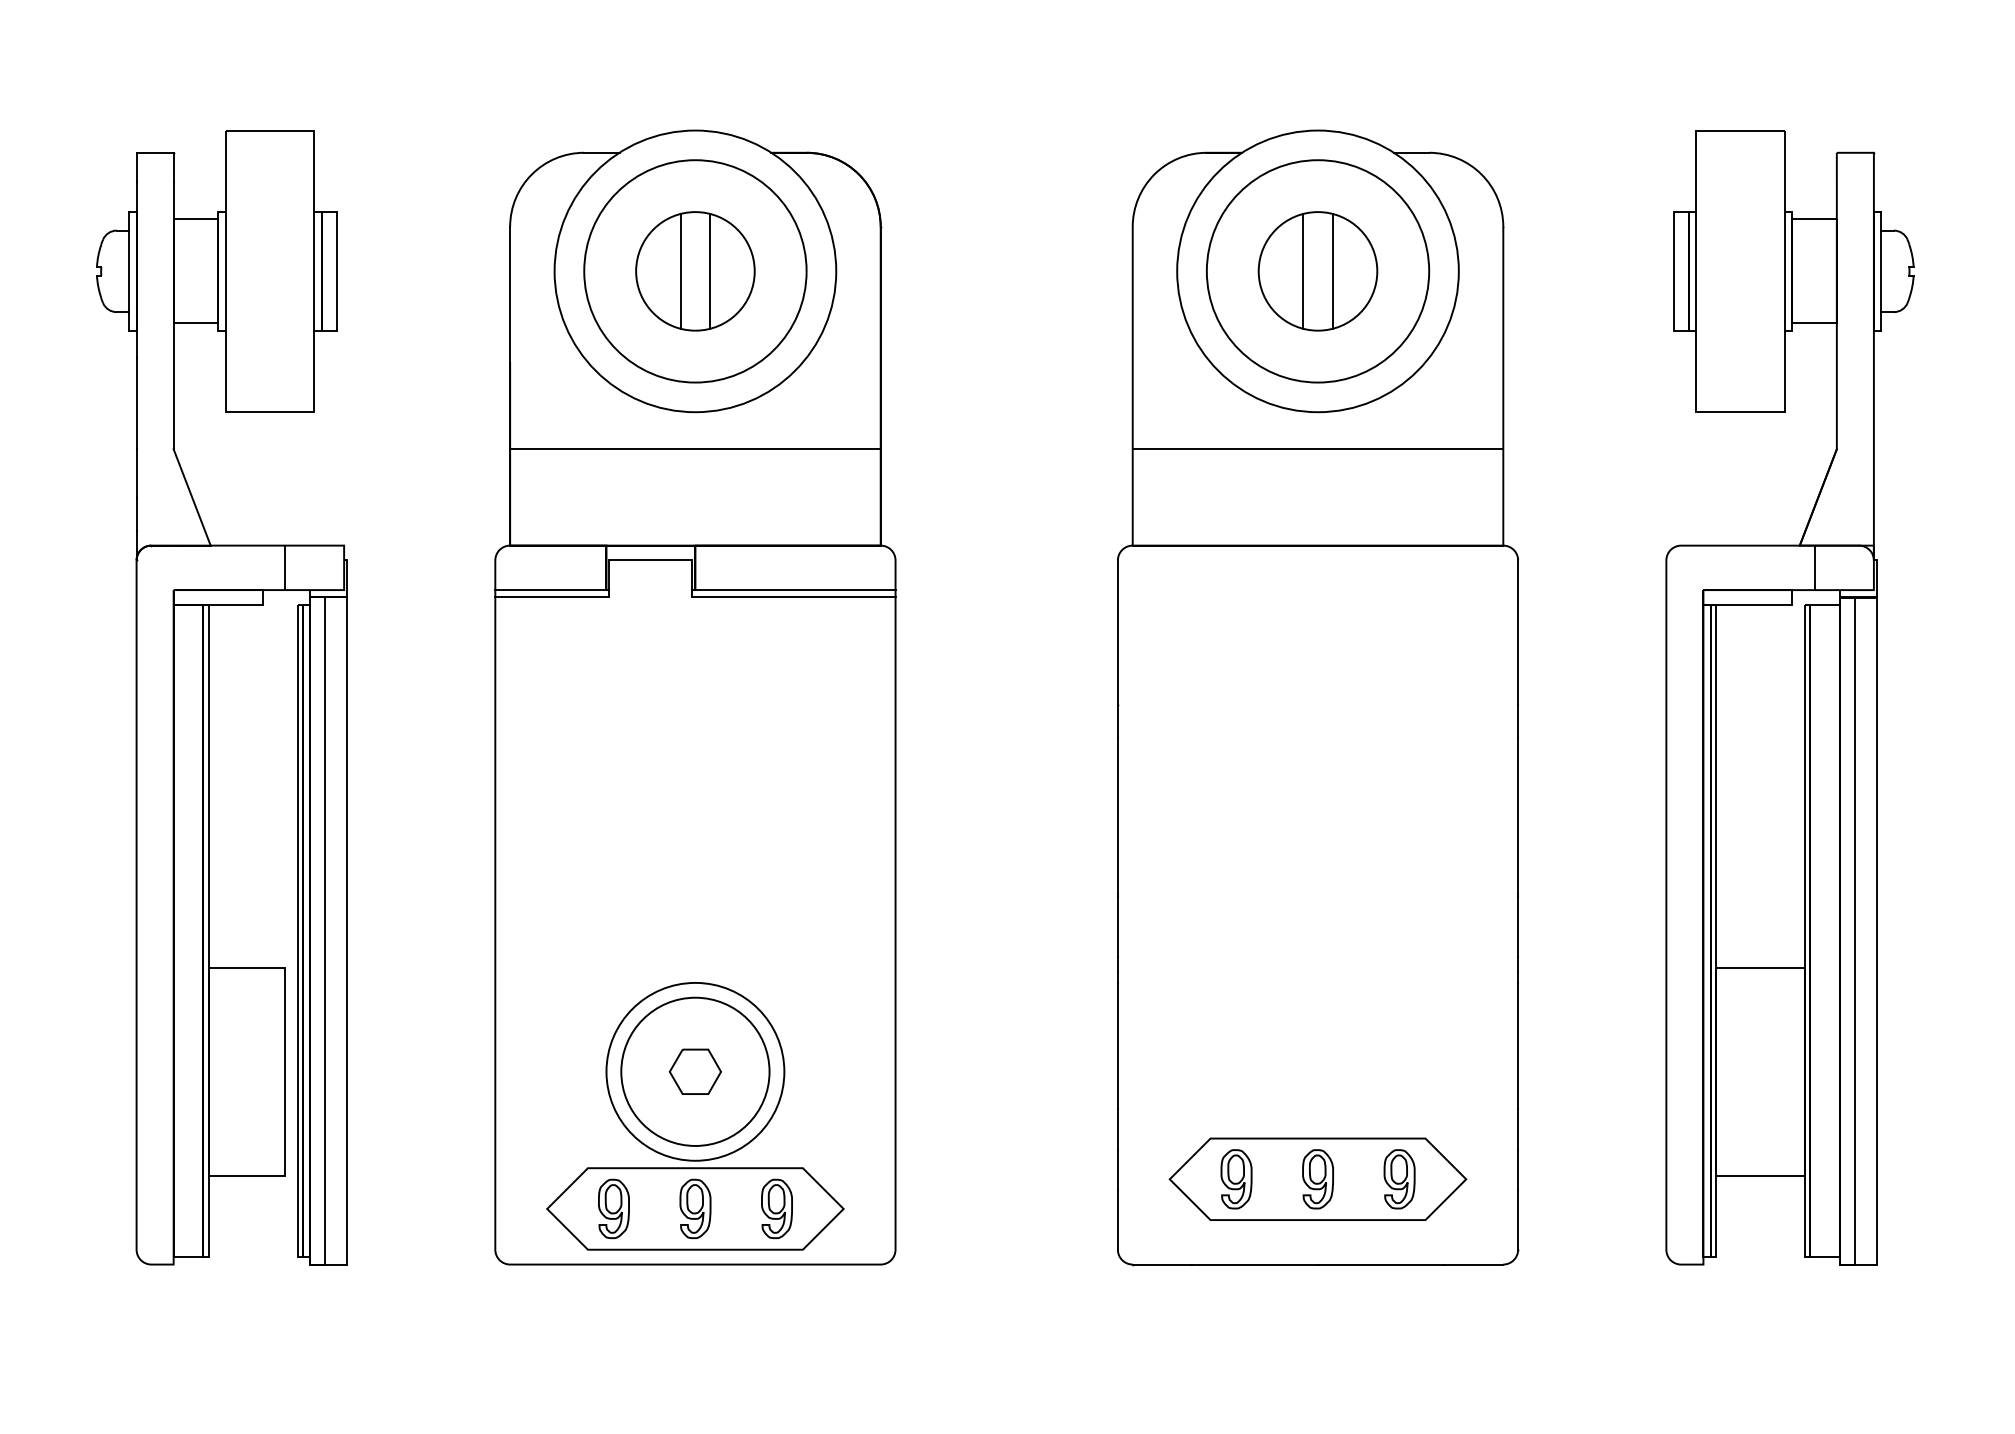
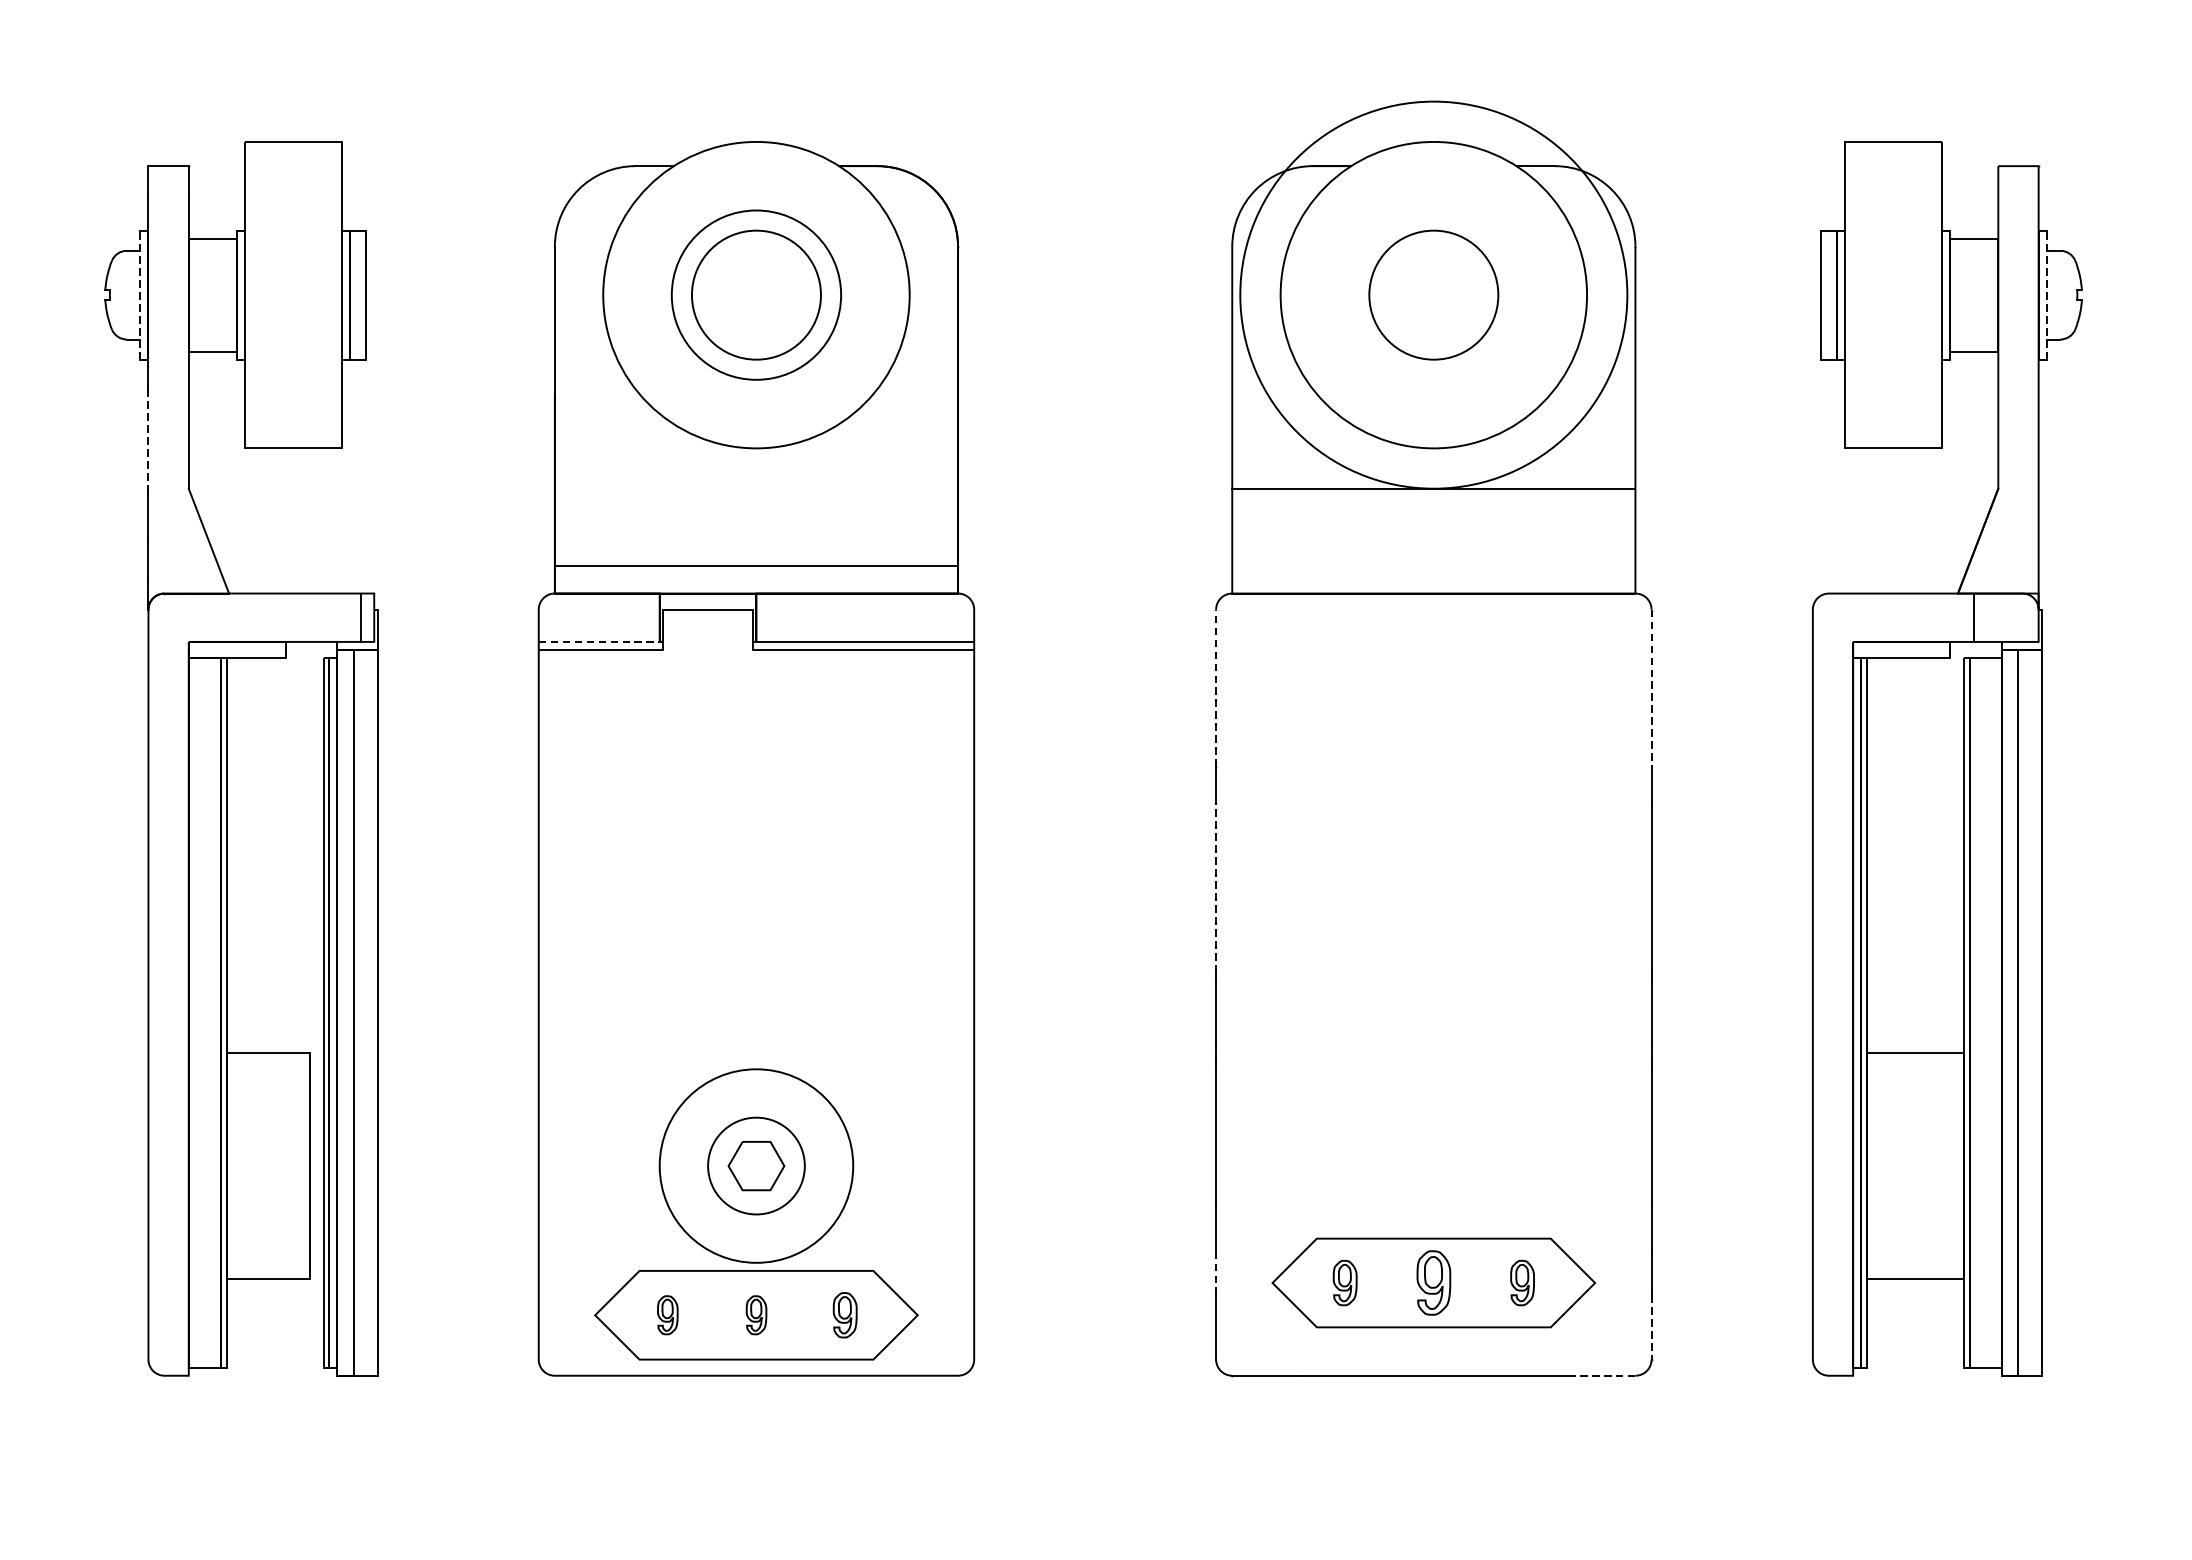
line: (129, 270) -> (140, 294), solid -> dashed
line: (1881, 270) -> (2046, 294), solid -> dashed
line: (680, 271) -> (740, 295), removed
circle: (695, 271) -> (756, 295), size x0.7
line: (710, 271) -> (772, 295), removed
line: (1303, 271) -> (1418, 295), removed
circle: (1317, 271) -> (1433, 295), size x1.6
line: (1332, 271) -> (1449, 295), removed
line: (136, 403) -> (148, 438), solid -> dashed
line: (695, 449) -> (756, 566), moved
line: (284, 567) -> (360, 617), moved
line: (552, 590) -> (600, 642), solid -> dashed
line: (1117, 632) -> (1215, 688), solid -> dashed
line: (1518, 633) -> (1651, 689), solid -> dashed
line: (1117, 816) -> (1215, 888), solid -> dashed
circle: (695, 1071) -> (756, 1165), size x0.6
line: (1117, 1169) -> (1215, 1272), solid -> dashed
part: (1236, 1179) -> (1345, 1283), size x0.7
part: (1399, 1179) -> (1522, 1283), size x0.7
part: (613, 1208) -> (667, 1314), size x0.6
part: (695, 1208) -> (756, 1314), size x0.6
part: (776, 1208) -> (844, 1314), size x0.7
line: (1518, 1220) -> (1651, 1327), solid -> dashed
line: (1473, 1264) -> (1603, 1375), solid -> dashed

